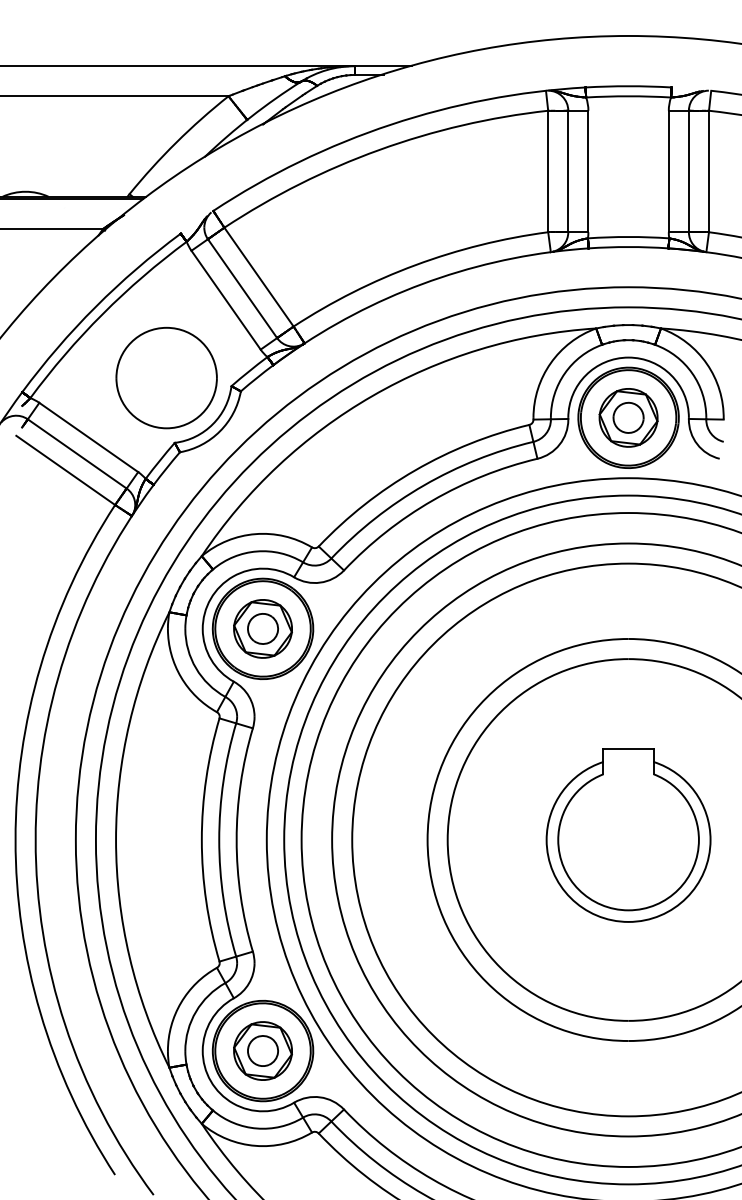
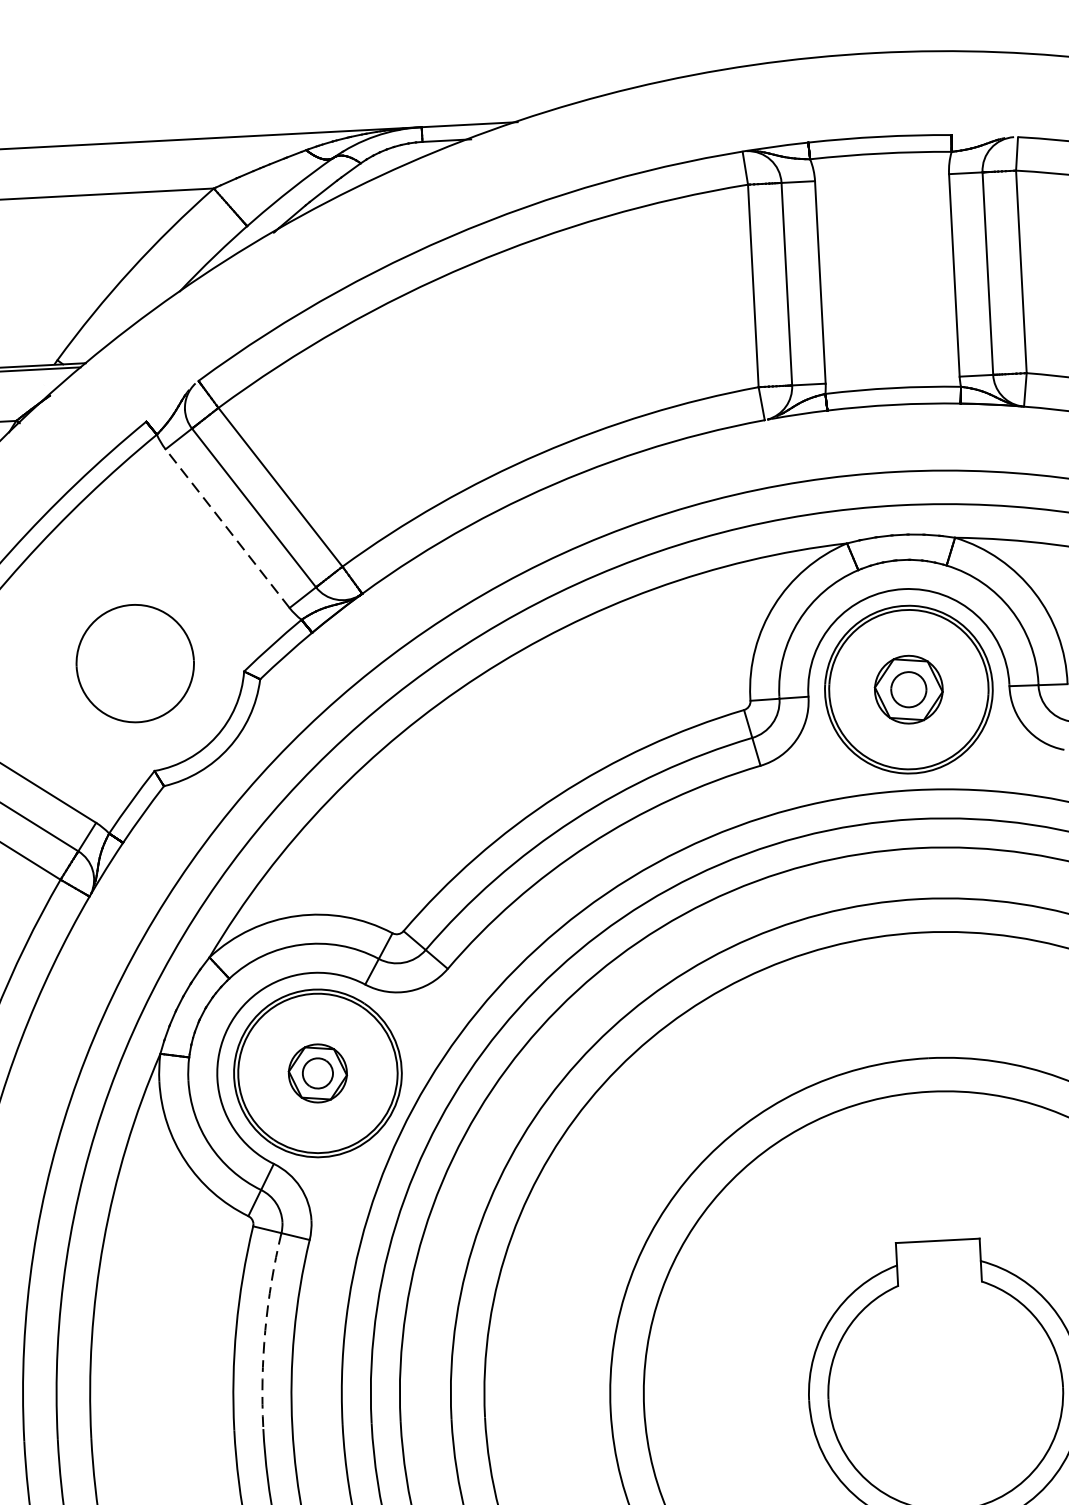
line: (225, 299) -> (226, 527), solid -> dashed
part: (166, 377) -> (135, 662), size x0.7
part: (628, 417) -> (908, 689), size x0.7
part: (262, 628) -> (316, 1072), size x0.6
arc: (223, 781) -> (265, 1331), solid -> dashed

